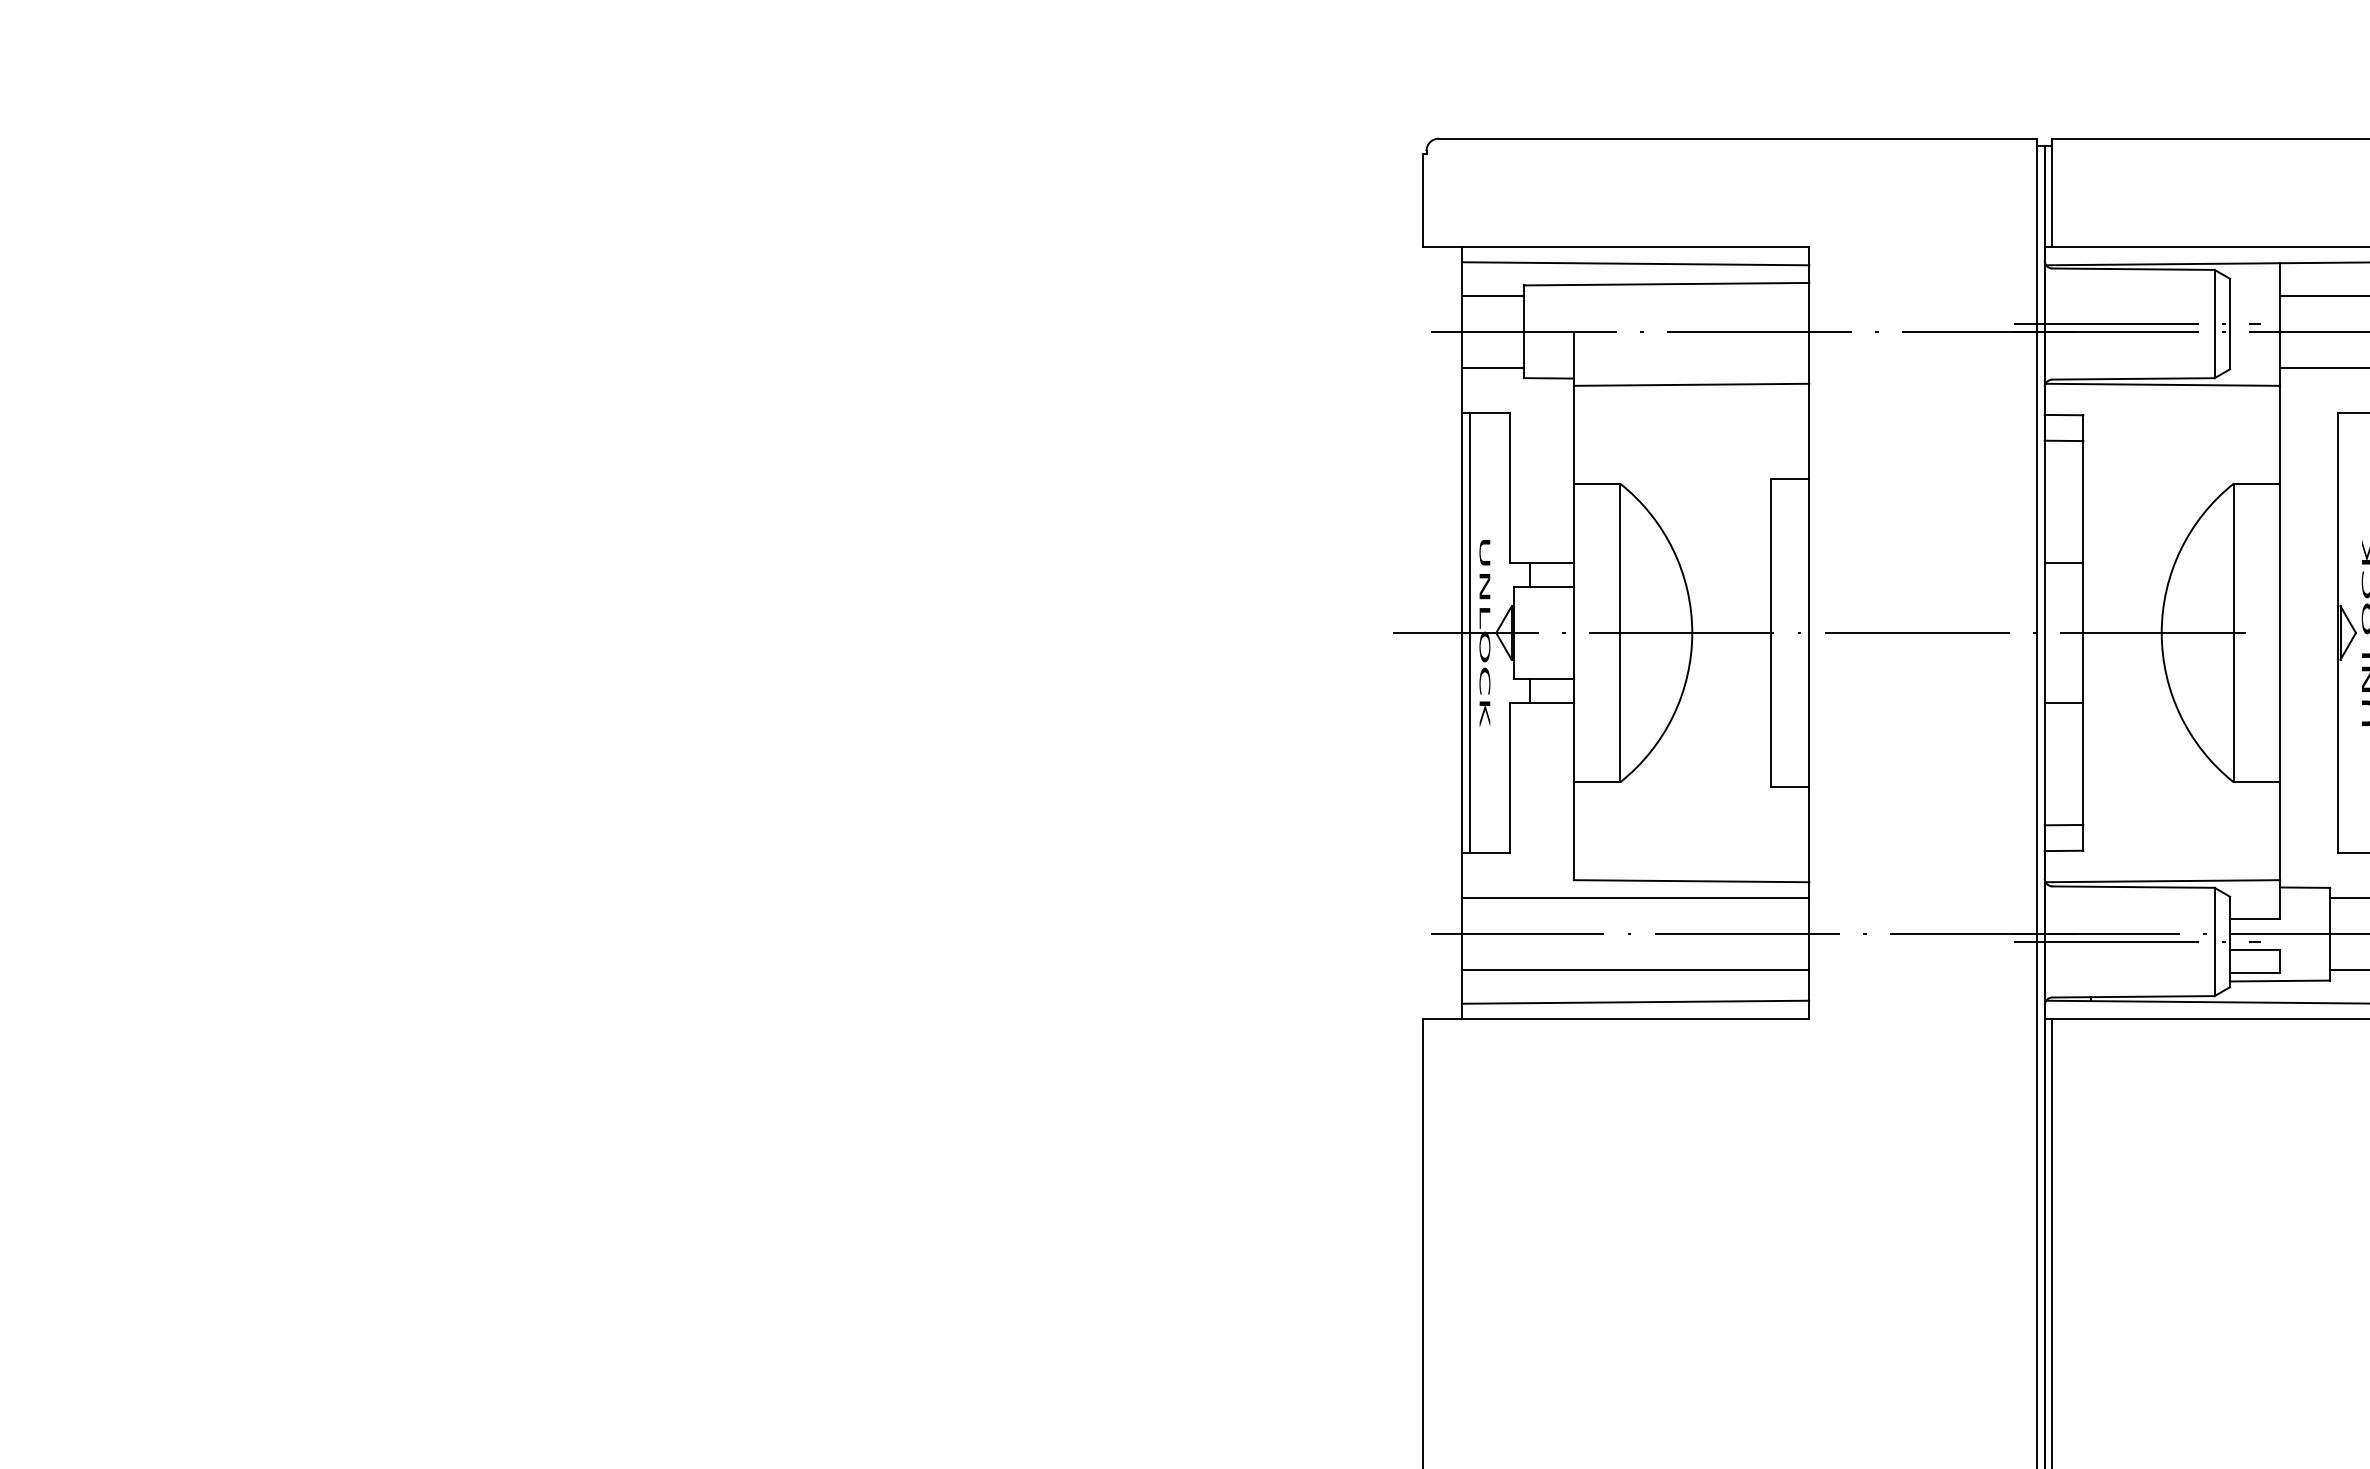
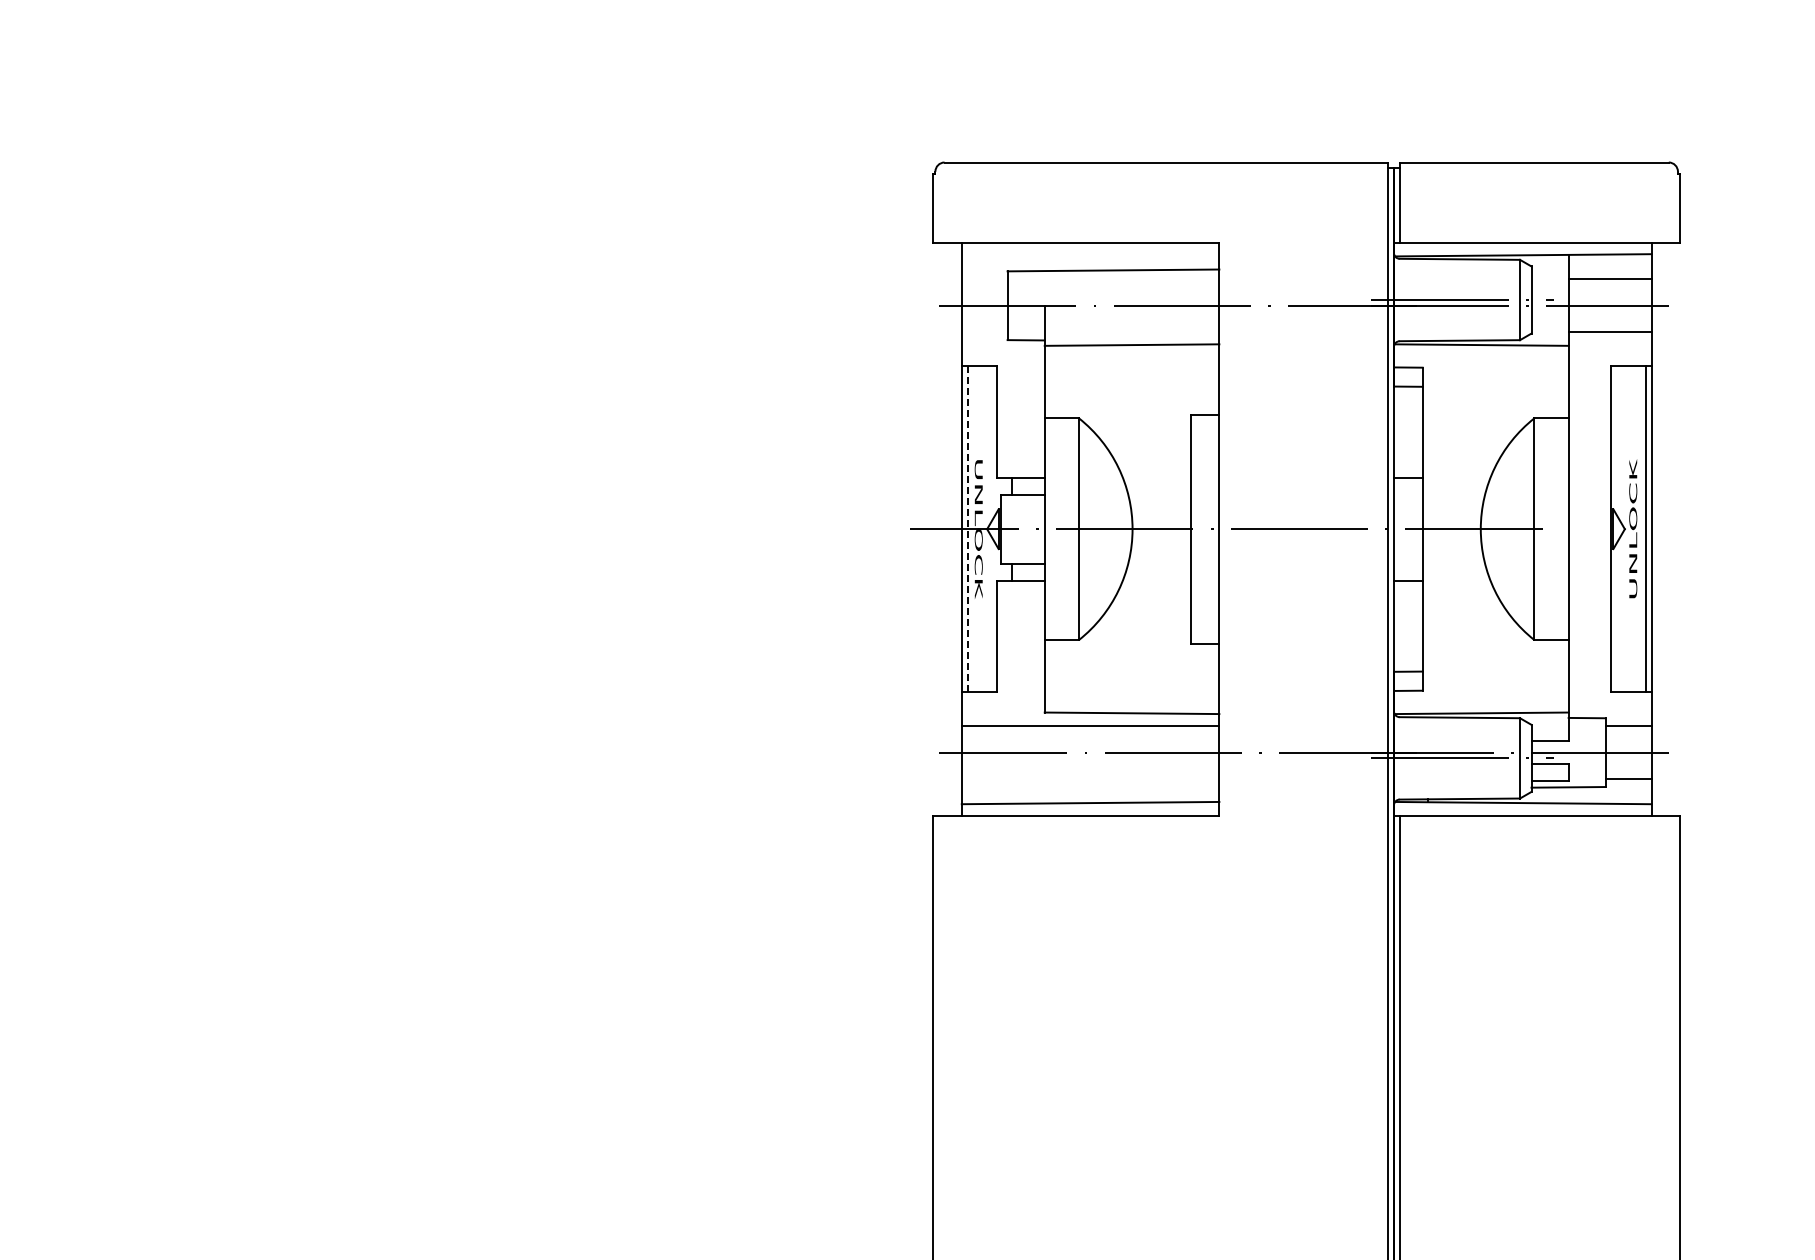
line: (1635, 264) -> (1090, 255), removed
line: (1492, 296) -> (984, 279), removed
line: (1492, 367) -> (984, 332), removed
line: (1469, 632) -> (967, 528), solid -> dashed
line: (1635, 970) -> (1090, 779), removed

